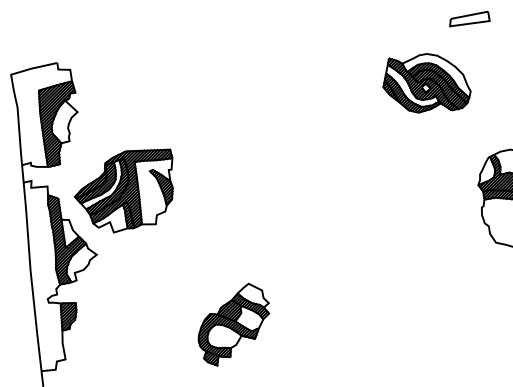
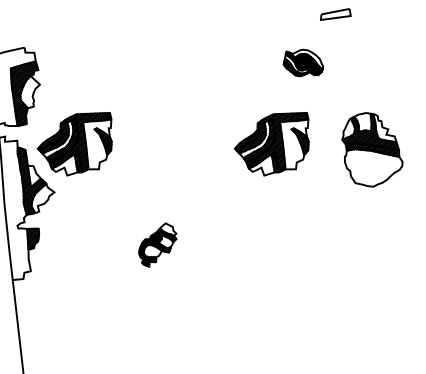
part: (426, 82) -> (303, 62), size x0.6
part: (384, 191) -> (271, 144), added
part: (233, 323) -> (157, 244), size x0.7

